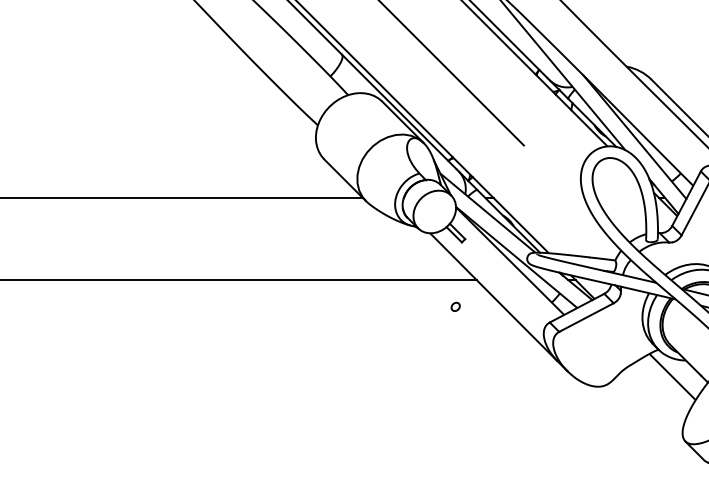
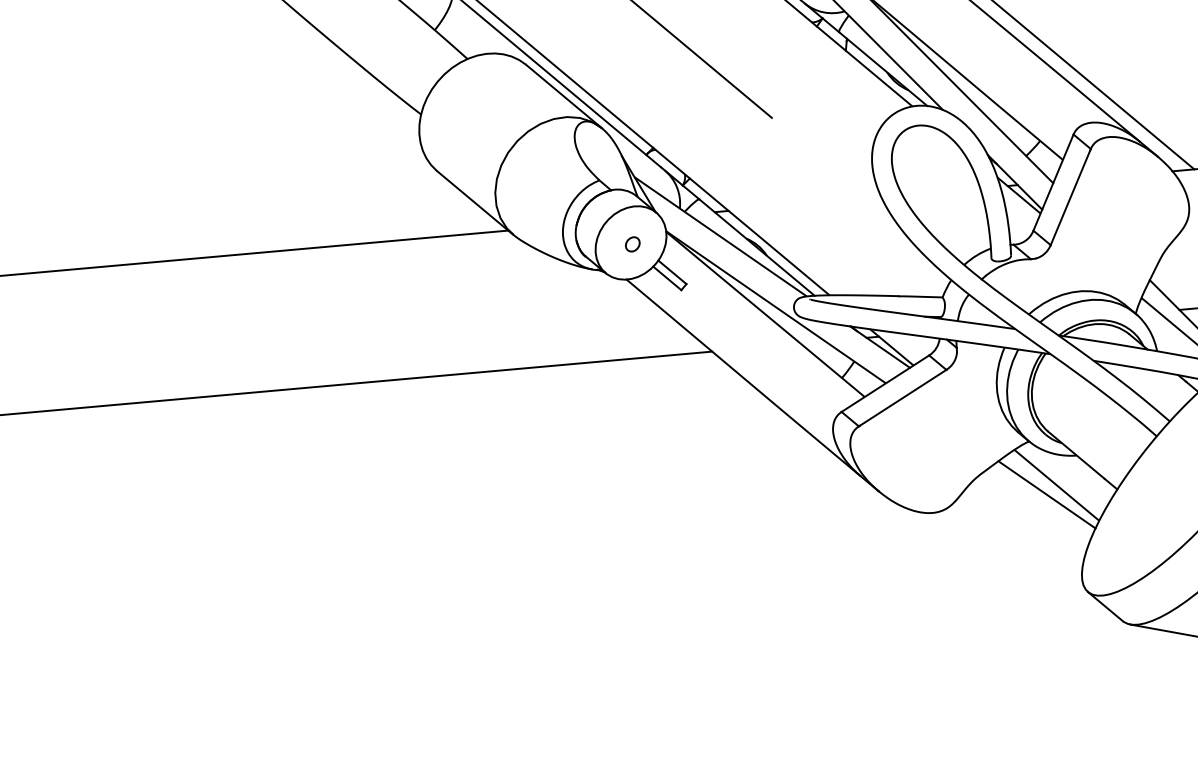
part: (455, 306) -> (632, 243), moved
line: (666, 381) -> (1047, 493), added

